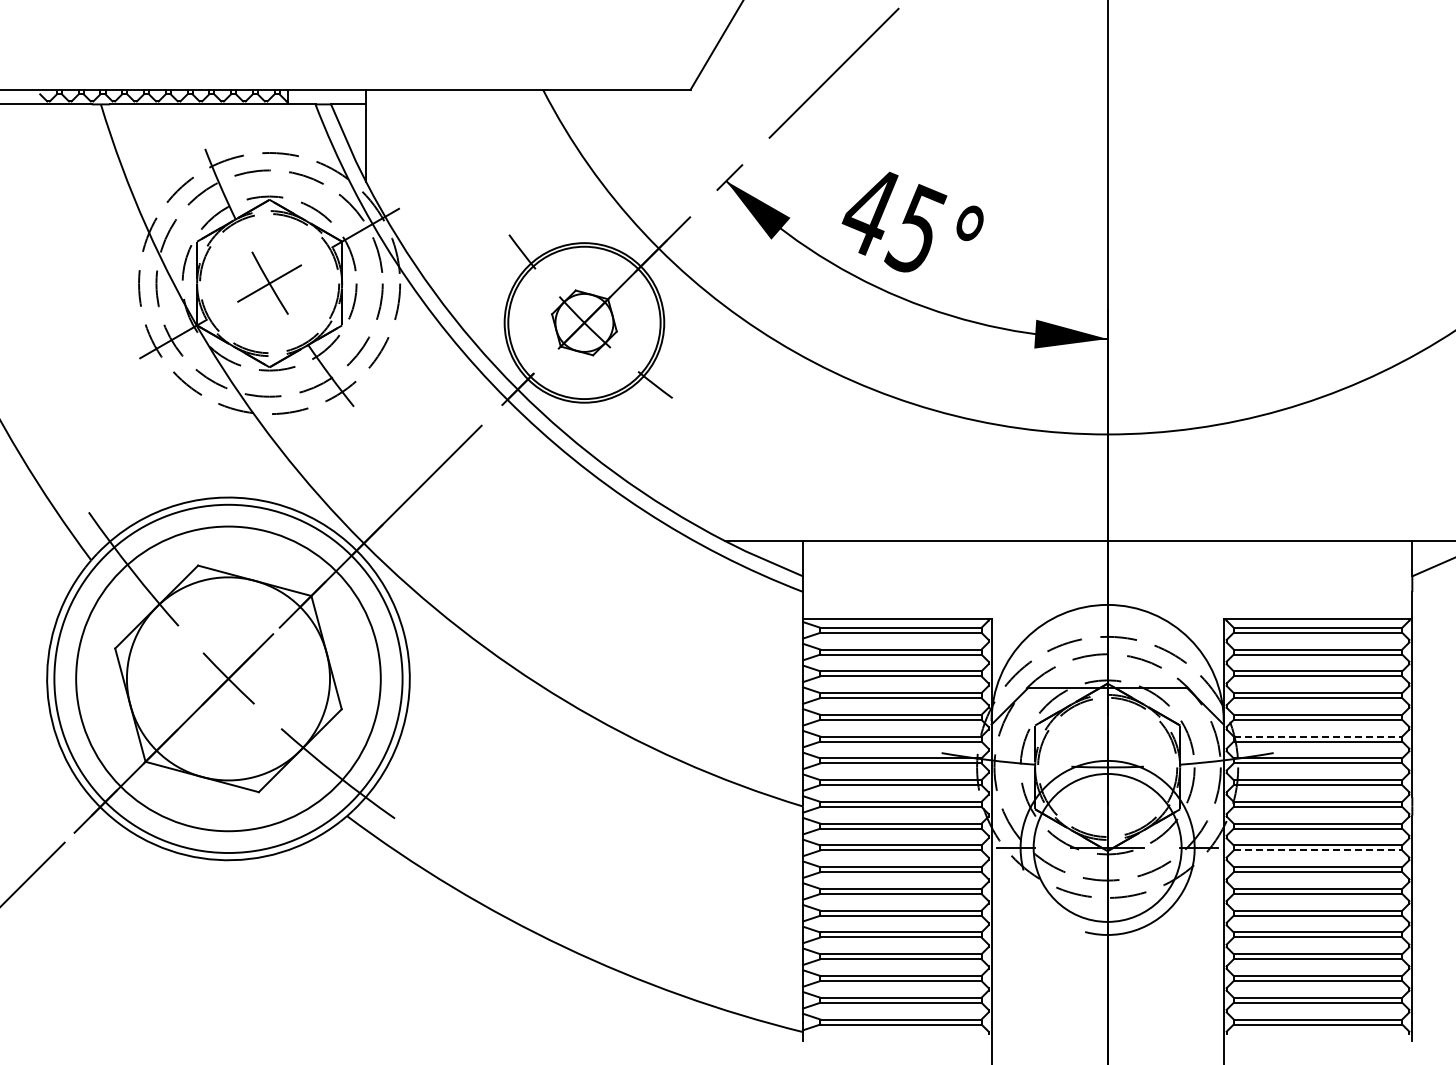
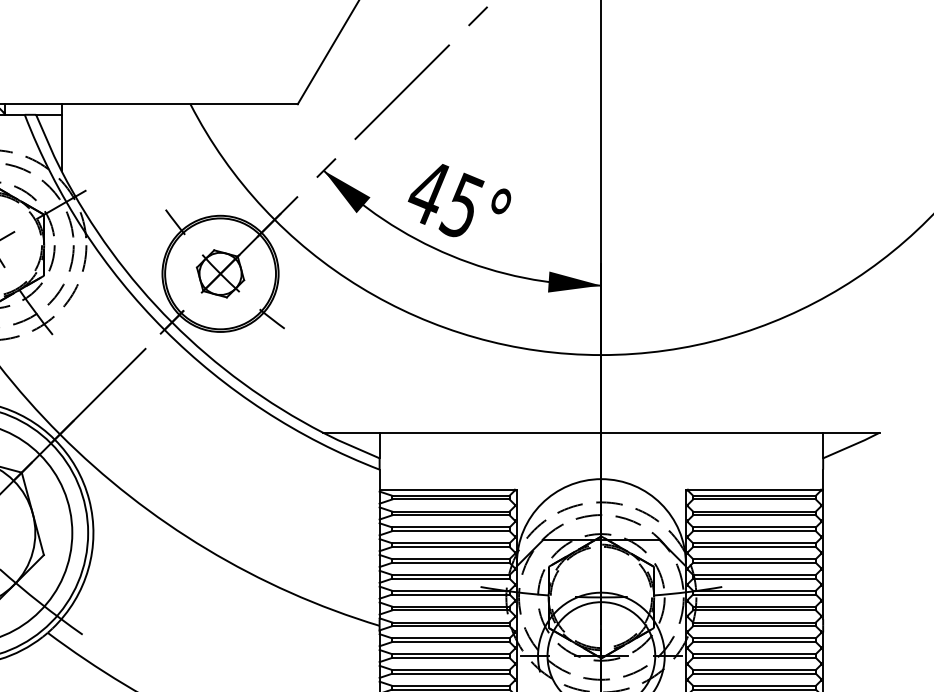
line: (1318, 736) -> (754, 574), dashed -> solid
line: (1318, 850) -> (754, 657), dashed -> solid

